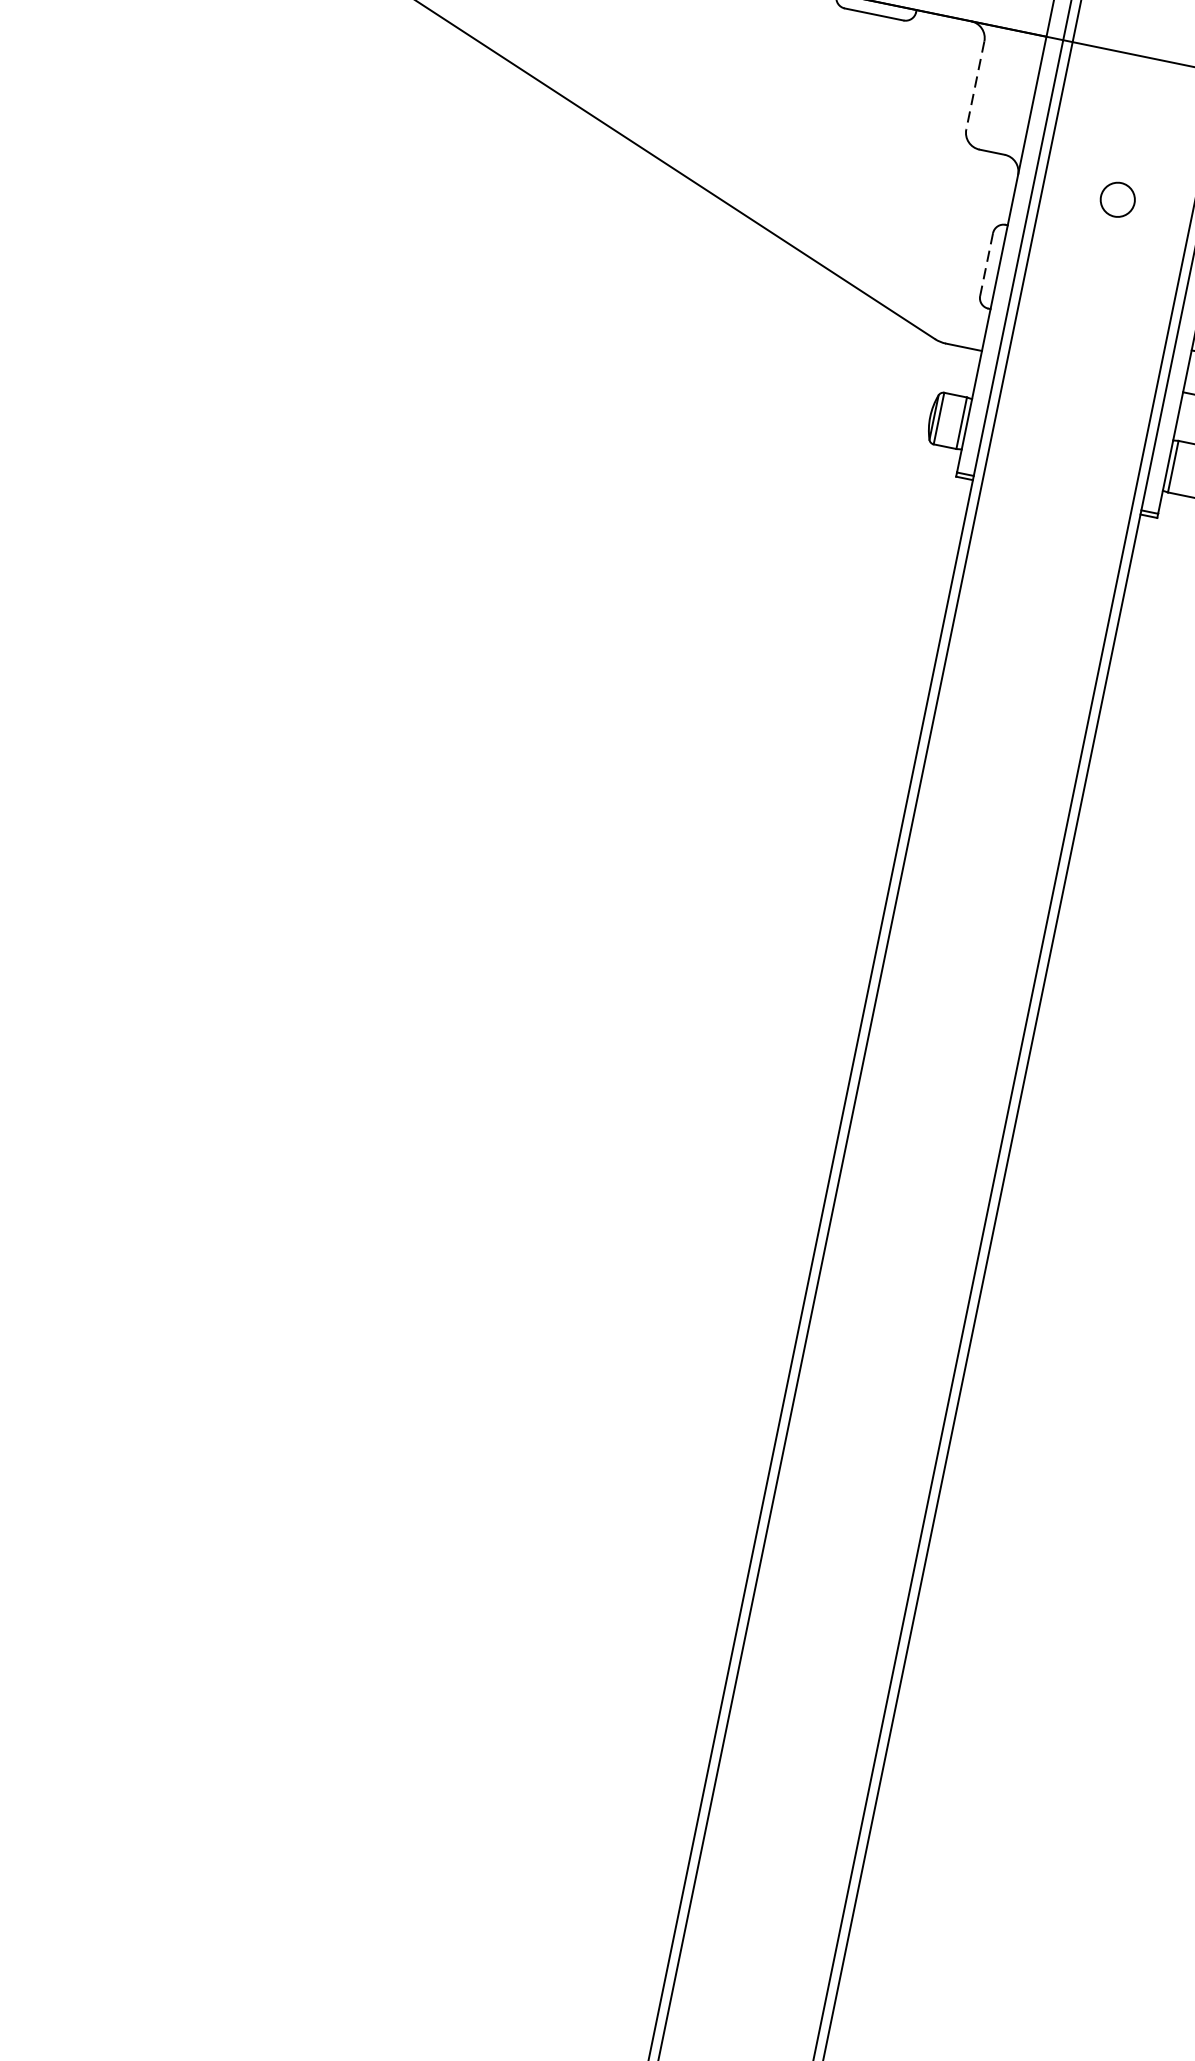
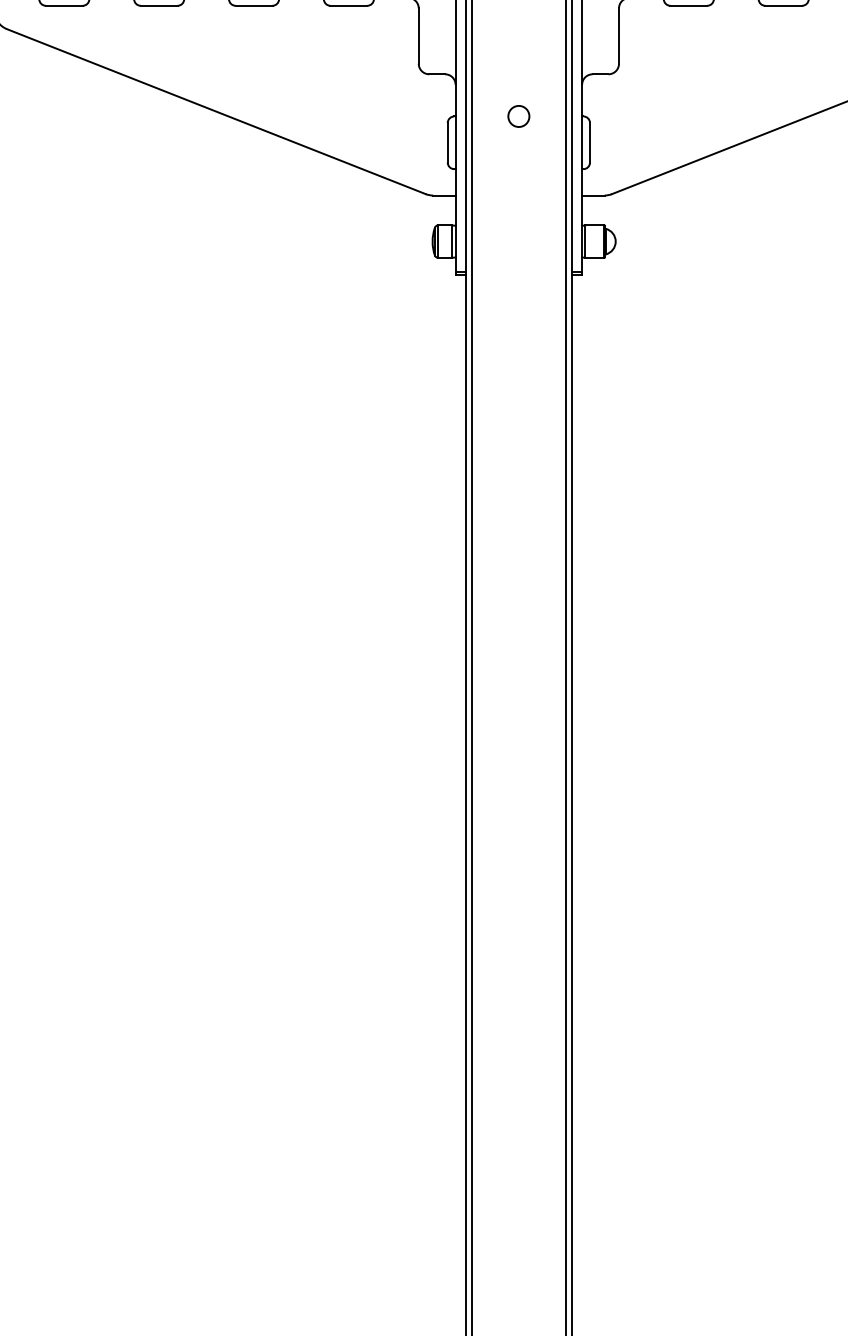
line: (974, 86) -> (418, 36), dashed -> solid
circle: (1117, 199) -> (518, 116), moved
line: (986, 264) -> (447, 142), dashed -> solid

